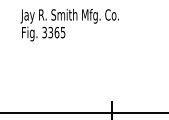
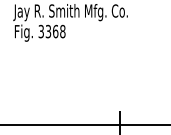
text: (62, 32) -> (62, 31), 3365 -> 3368

